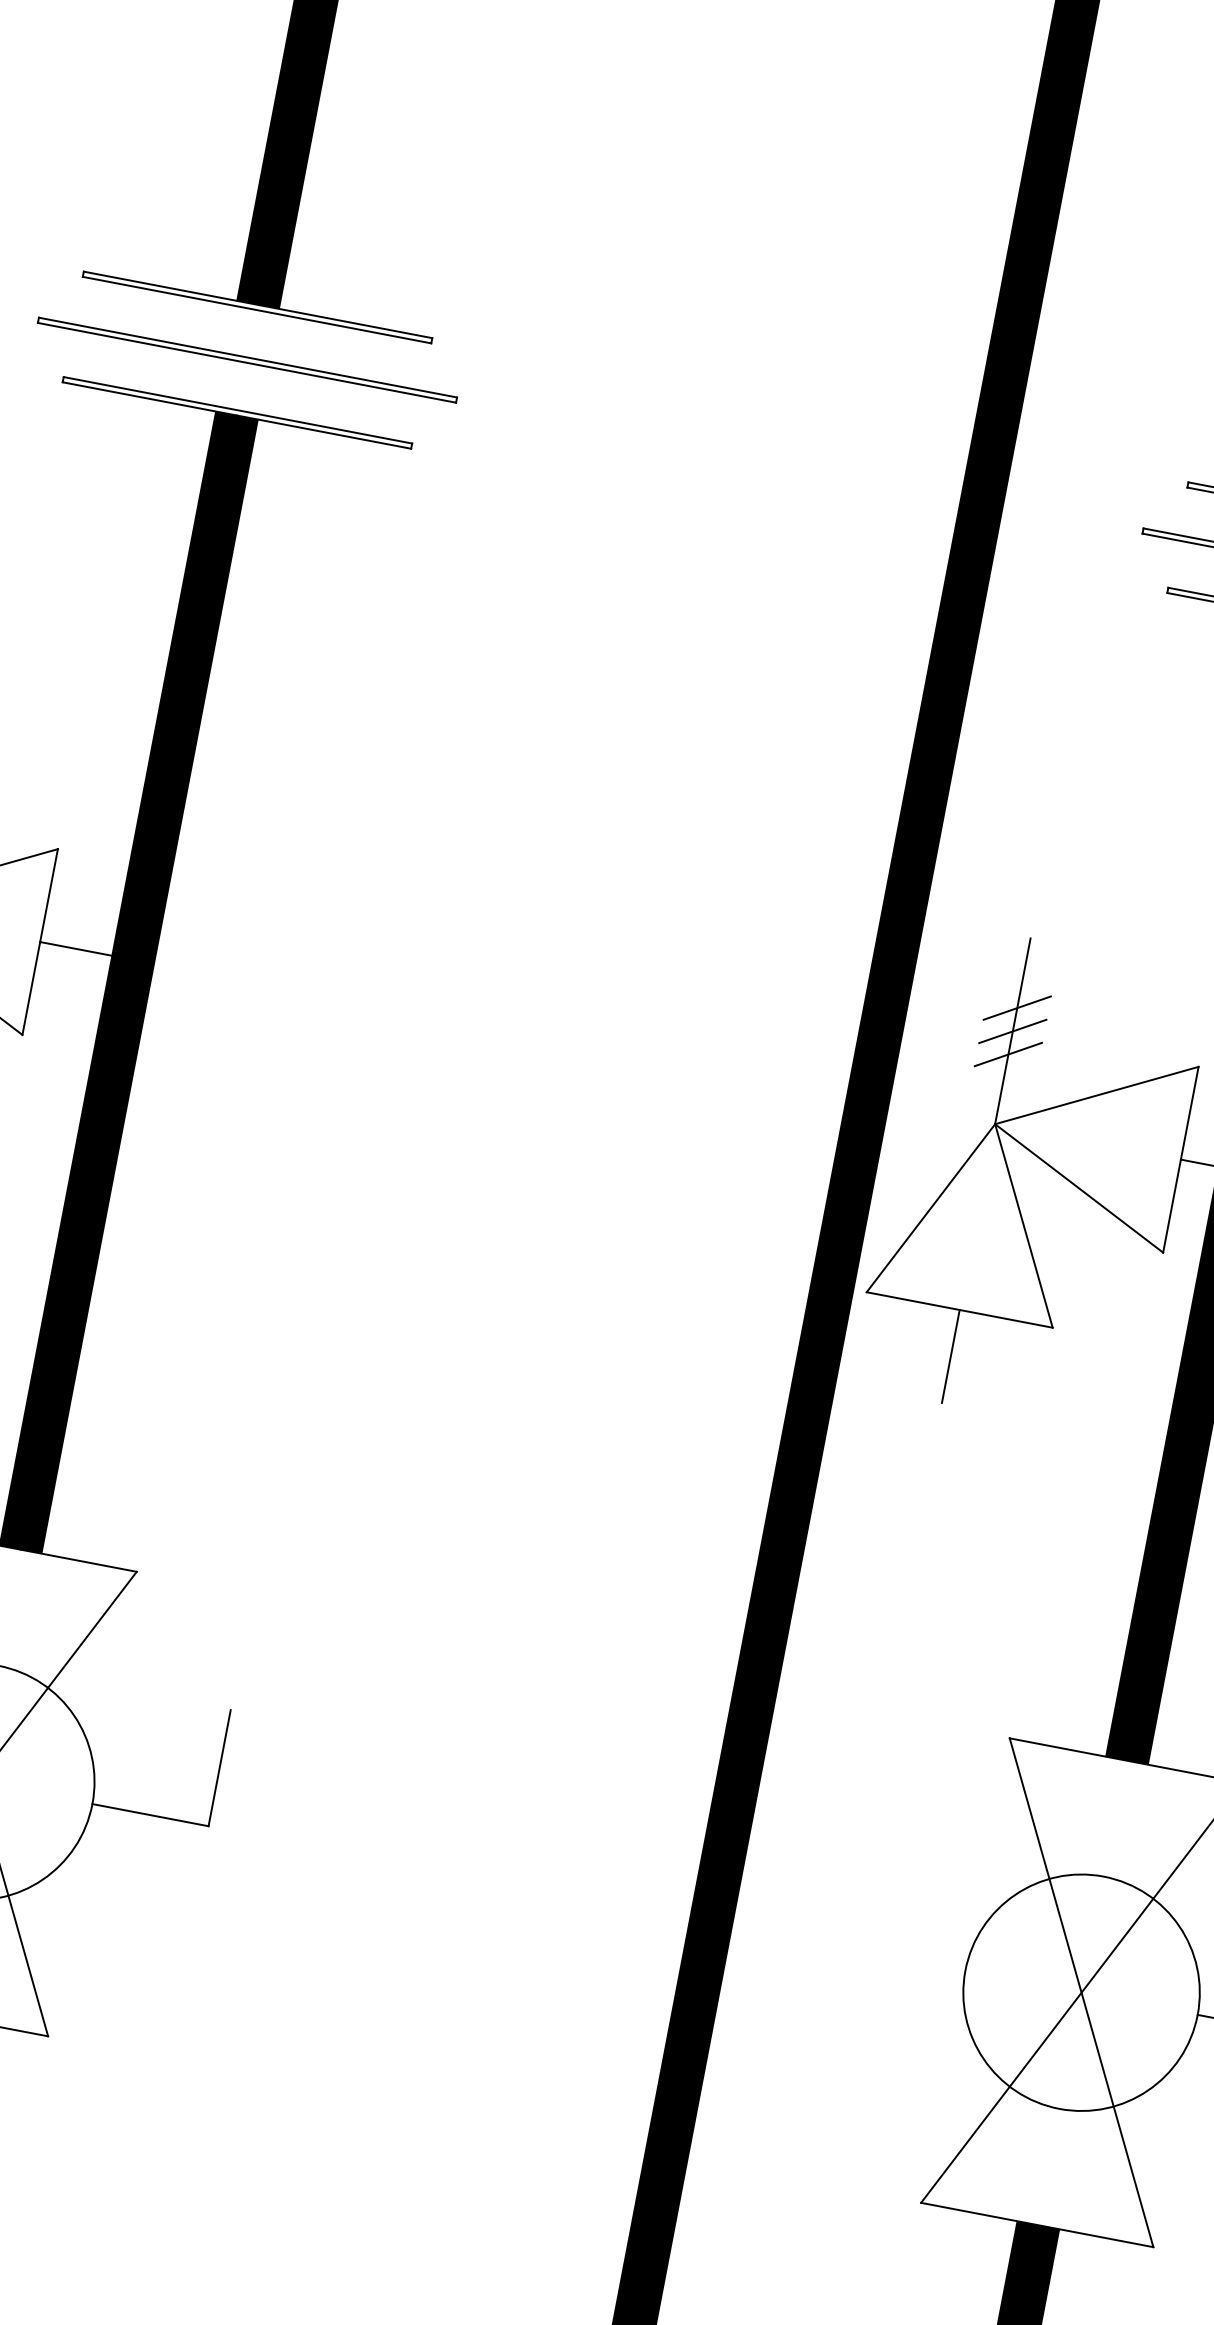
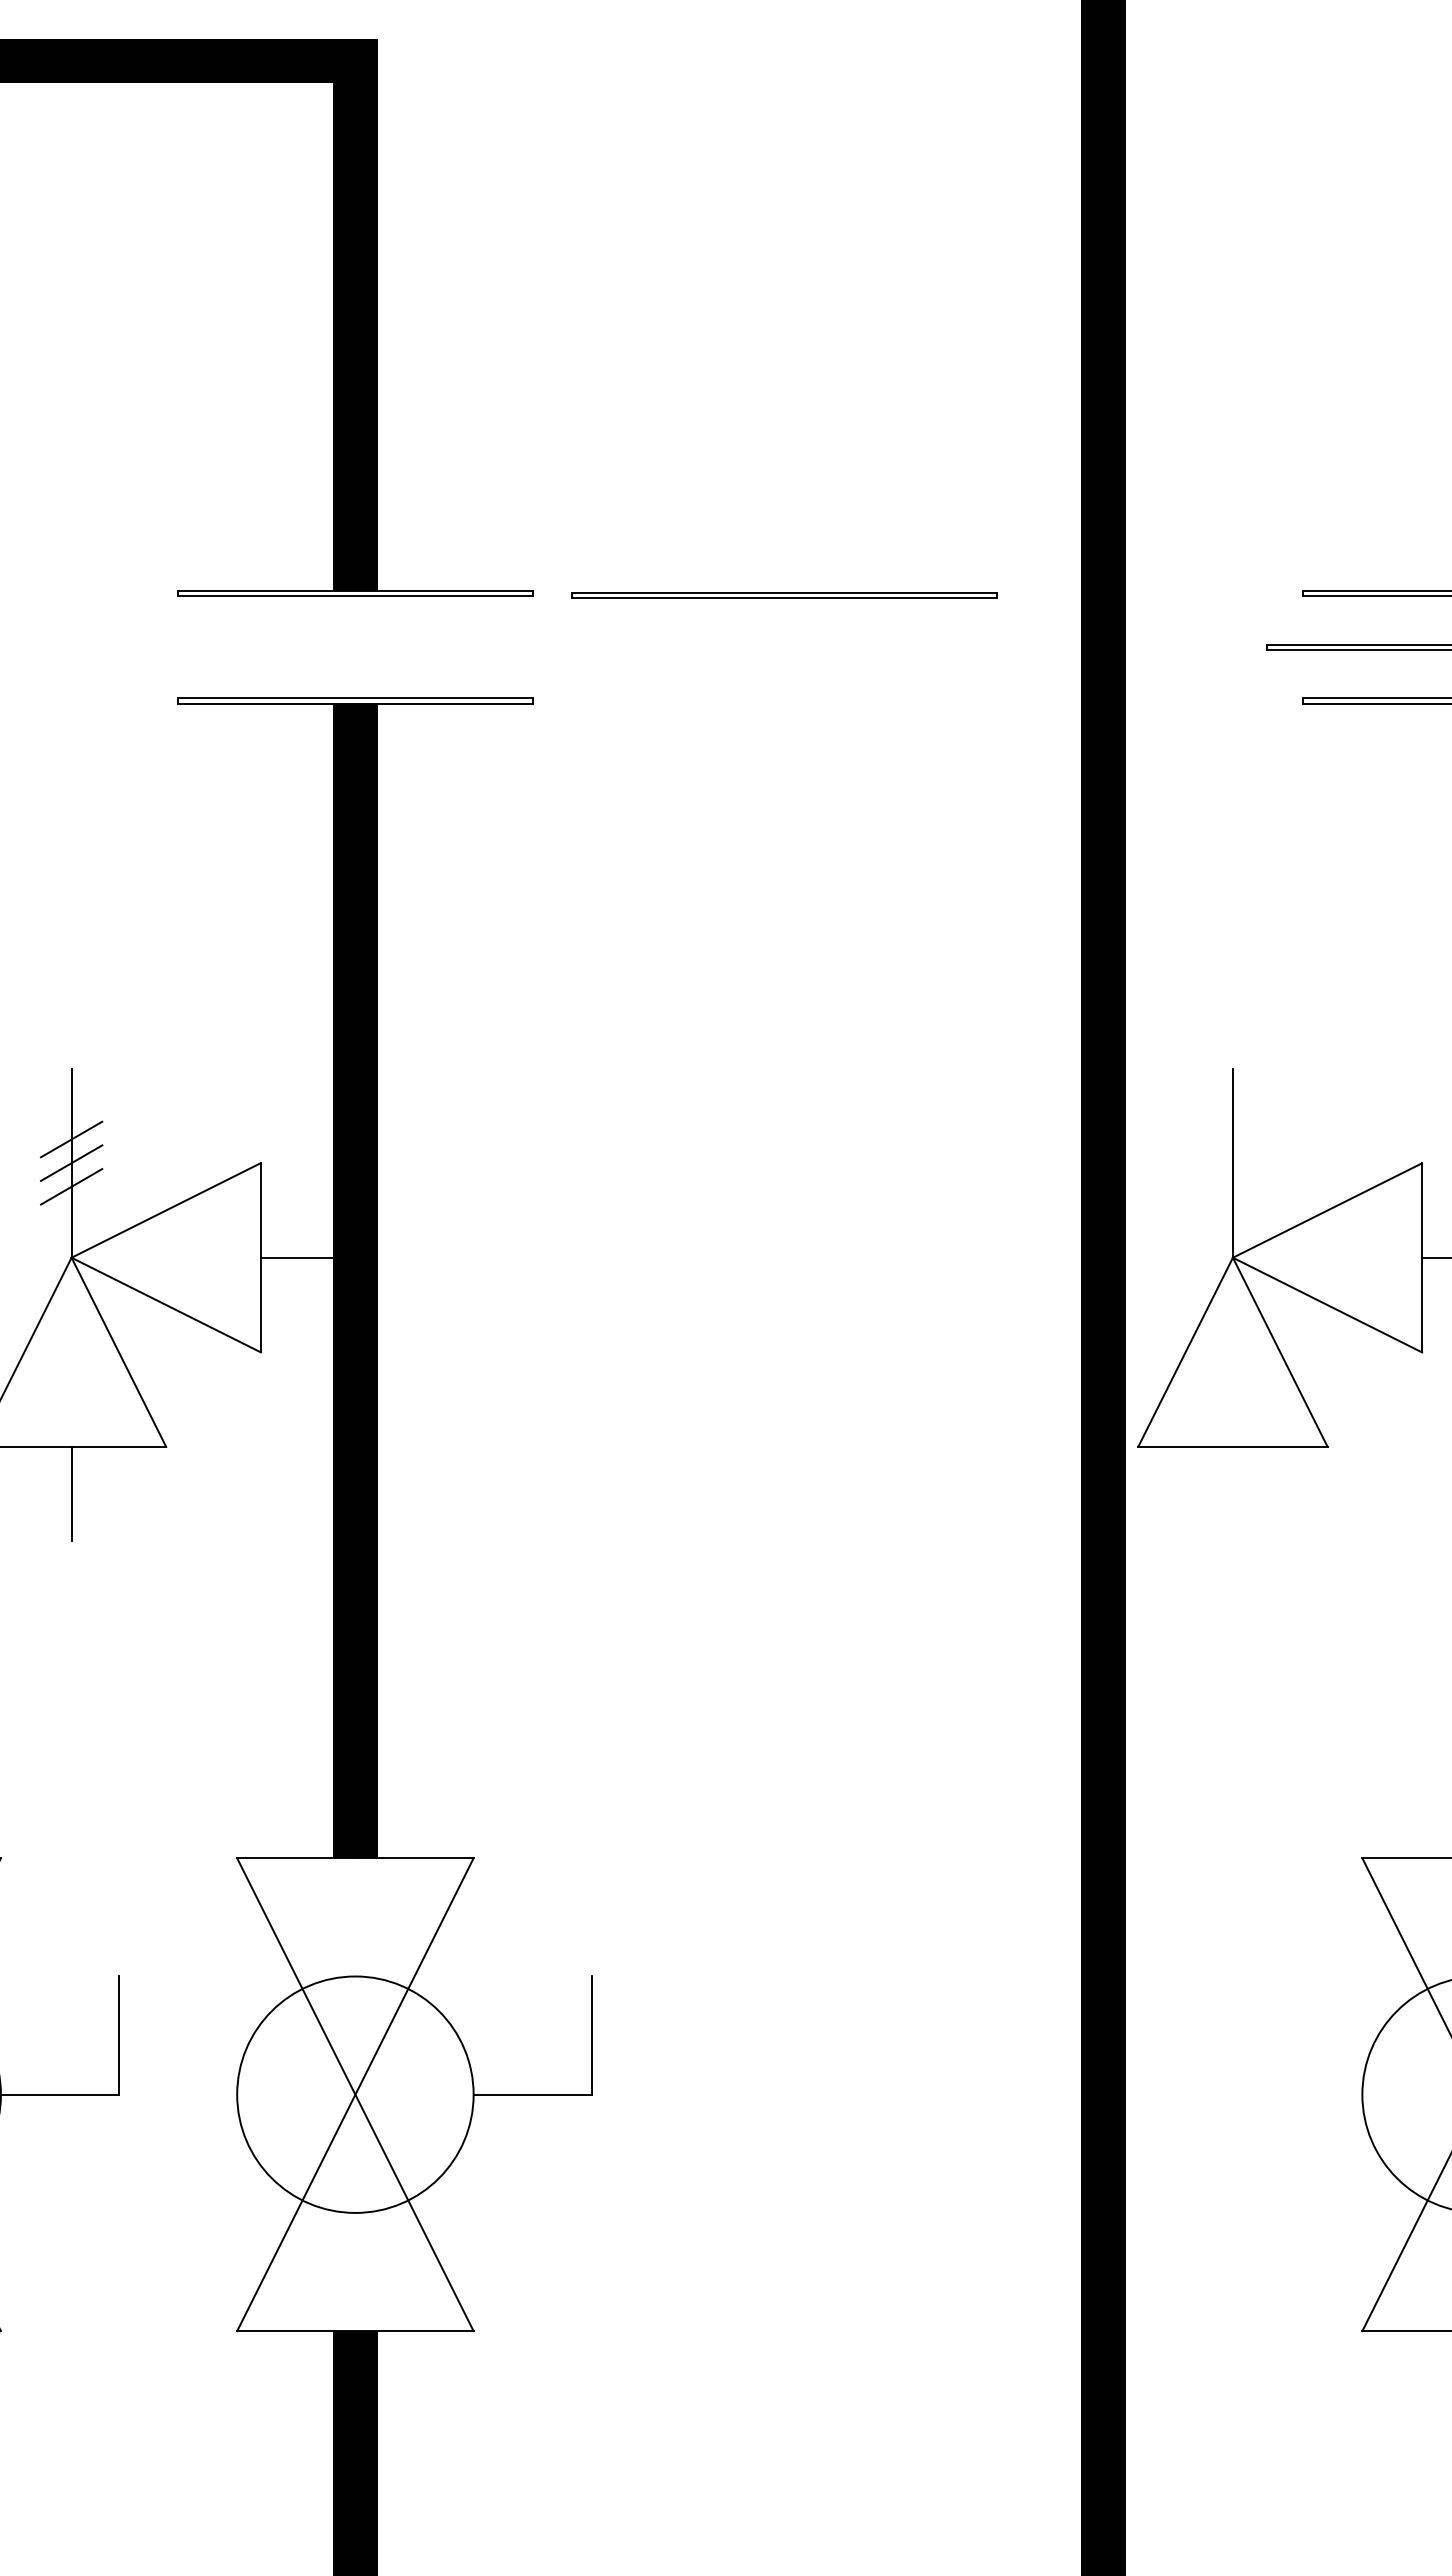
part: (247, 360) -> (784, 595), moved
line: (1016, 1007) -> (1232, 1139), removed
line: (1012, 1031) -> (1232, 1163), removed
line: (1008, 1054) -> (1232, 1186), removed
line: (950, 1355) -> (1232, 1493), removed

